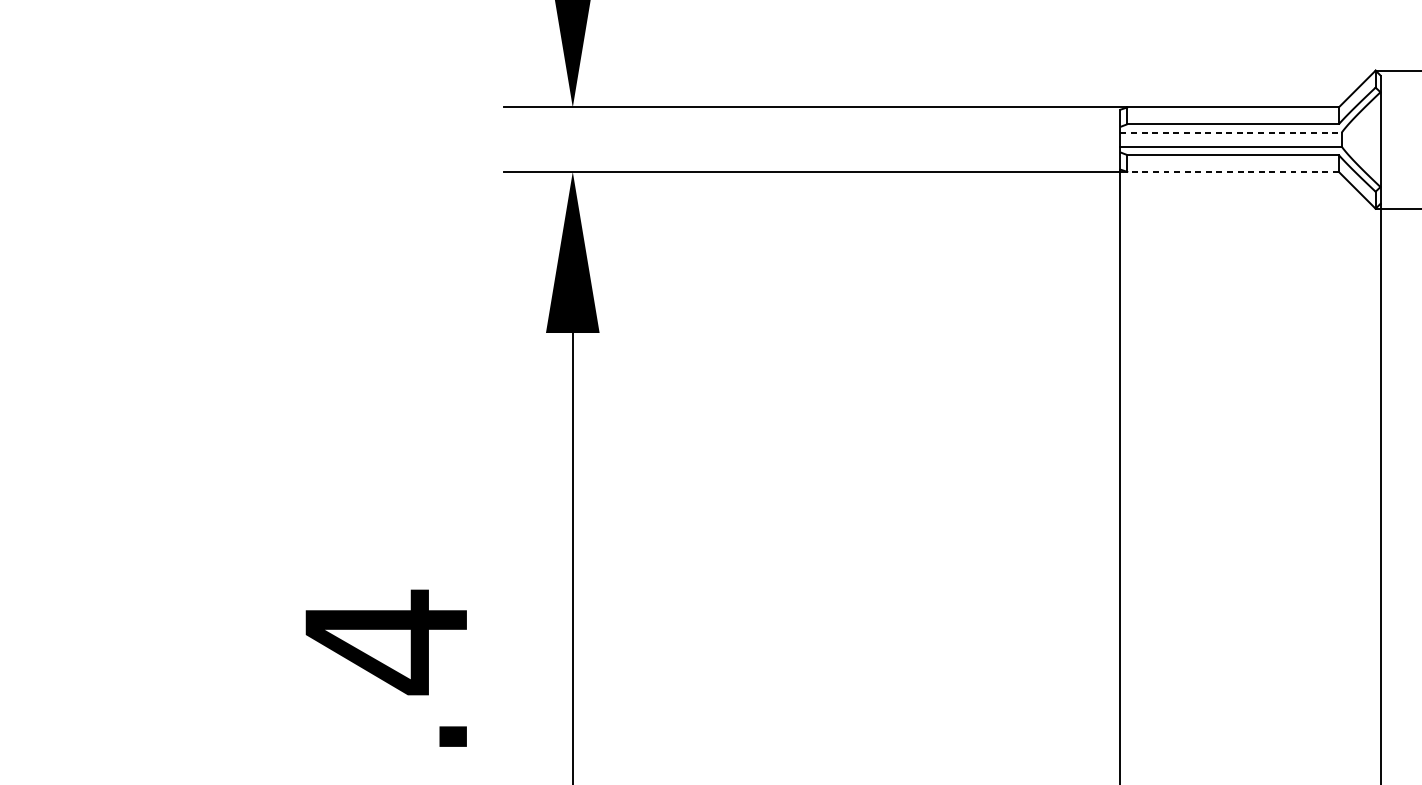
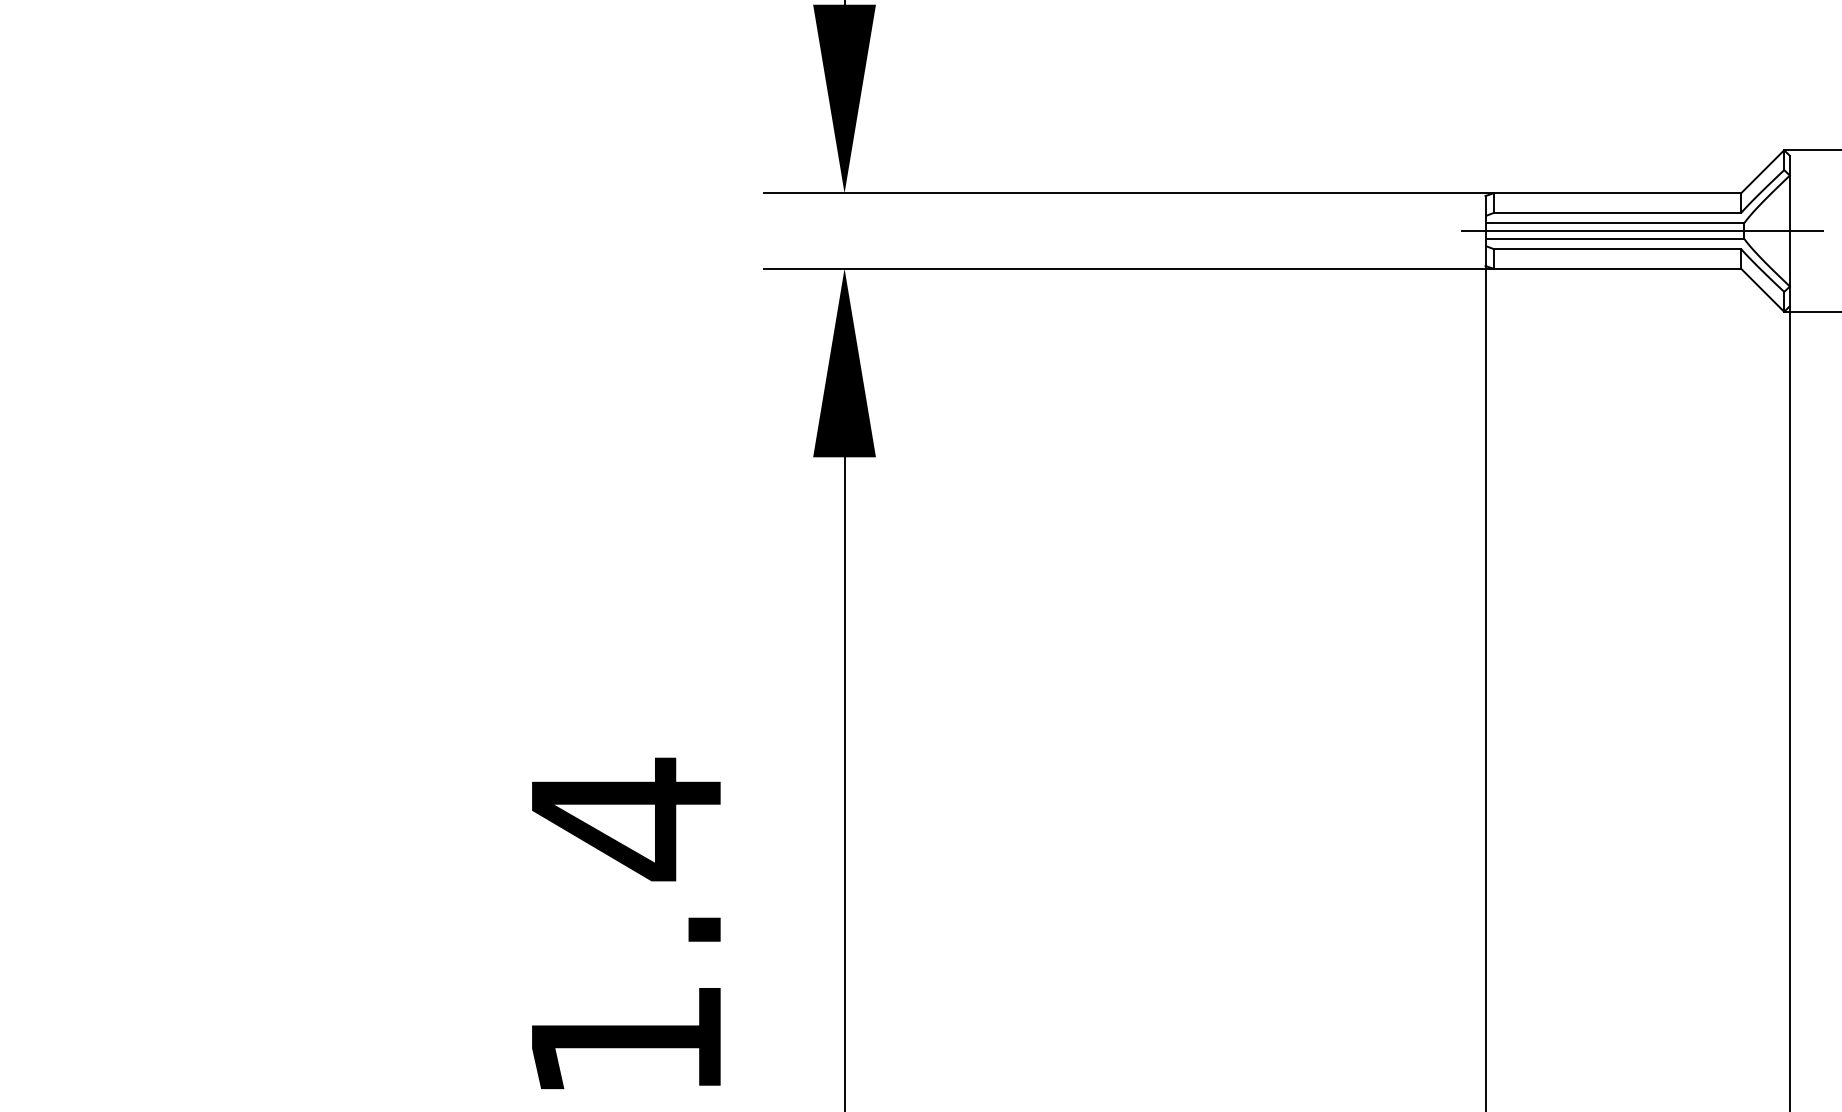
line: (1231, 132) -> (1615, 222), dashed -> solid
line: (1253, 140) -> (1641, 231), added
line: (1233, 171) -> (1617, 268), dashed -> solid

